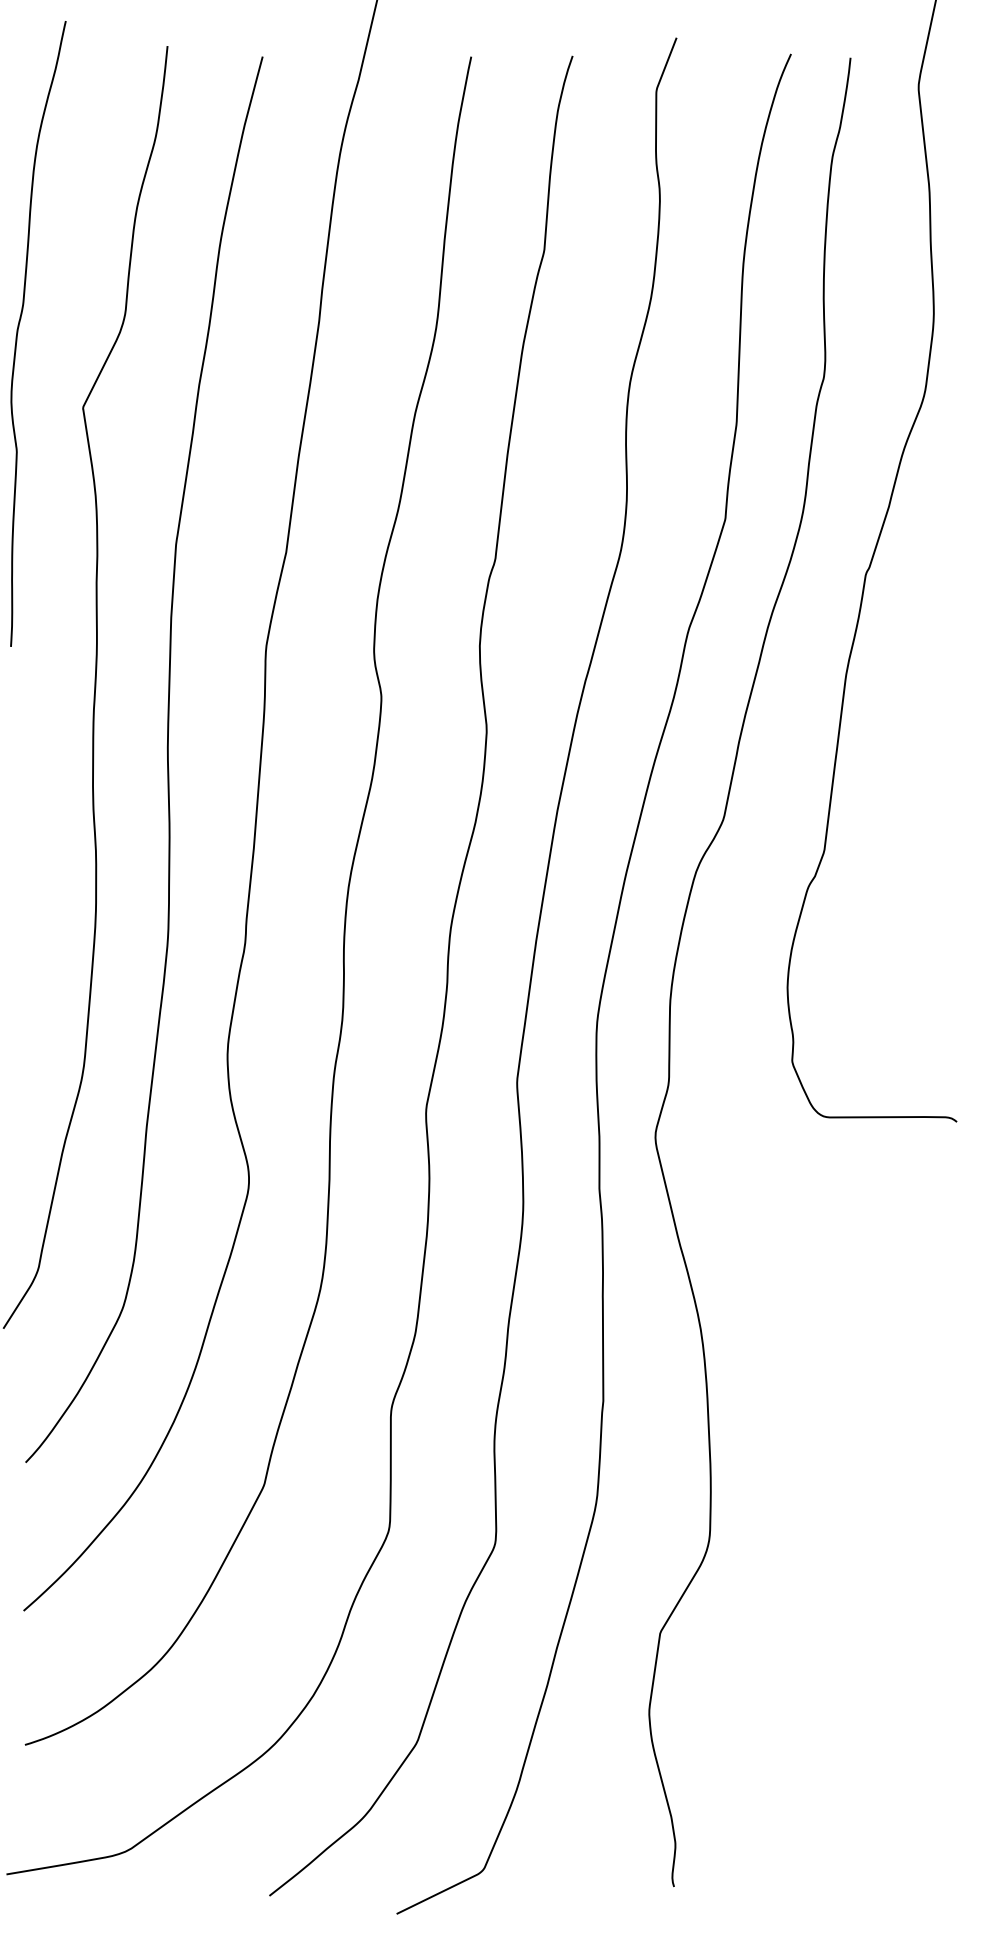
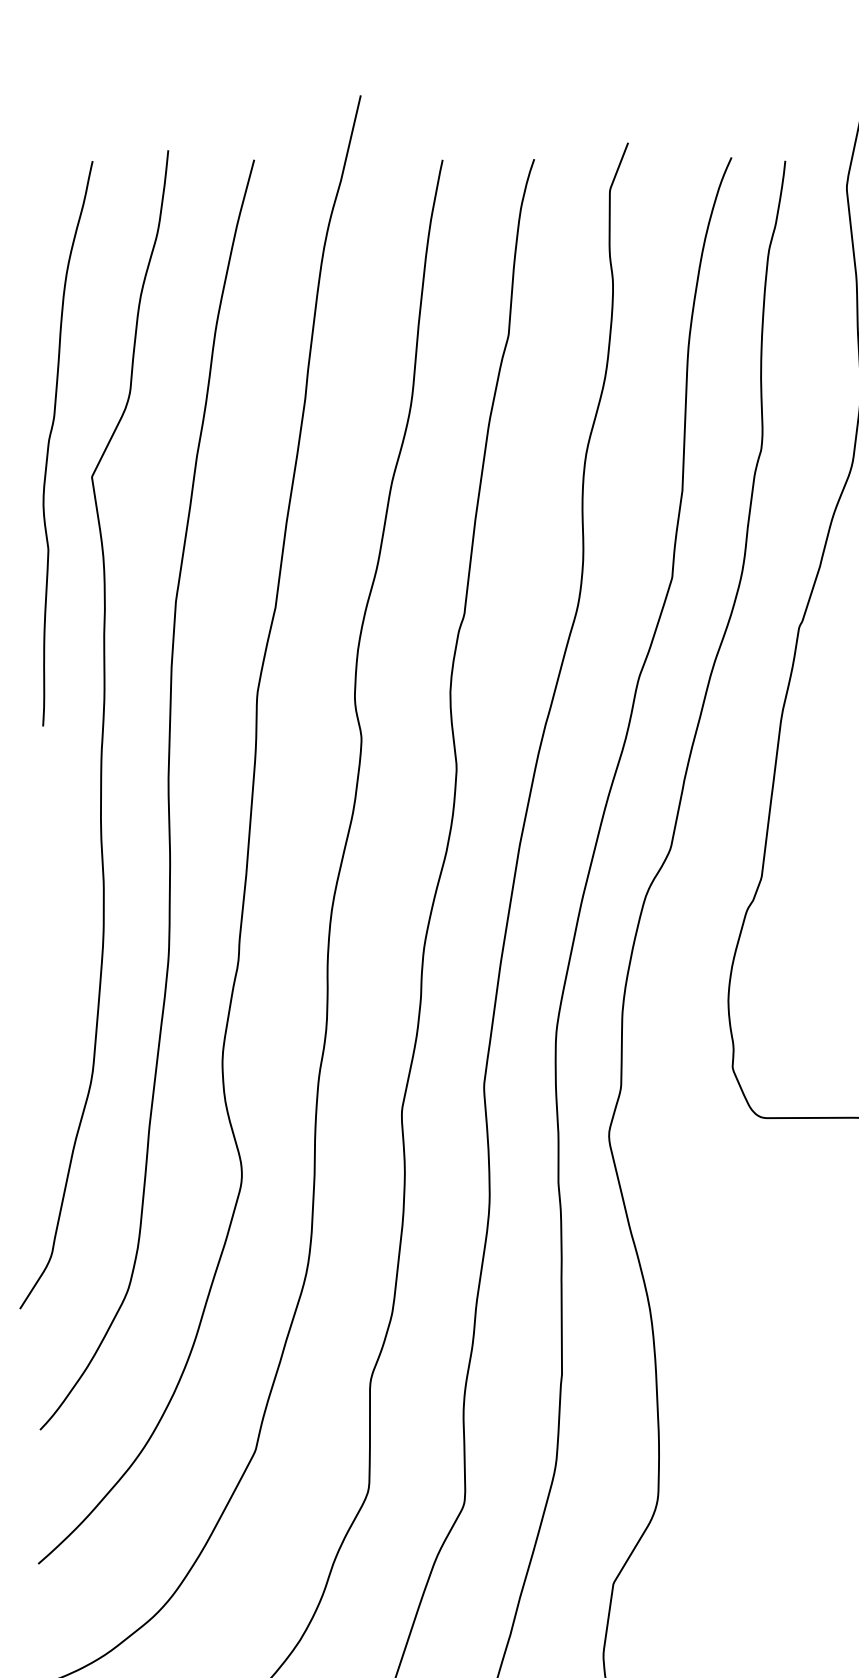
curve: (19, 327) -> (50, 437), moved

